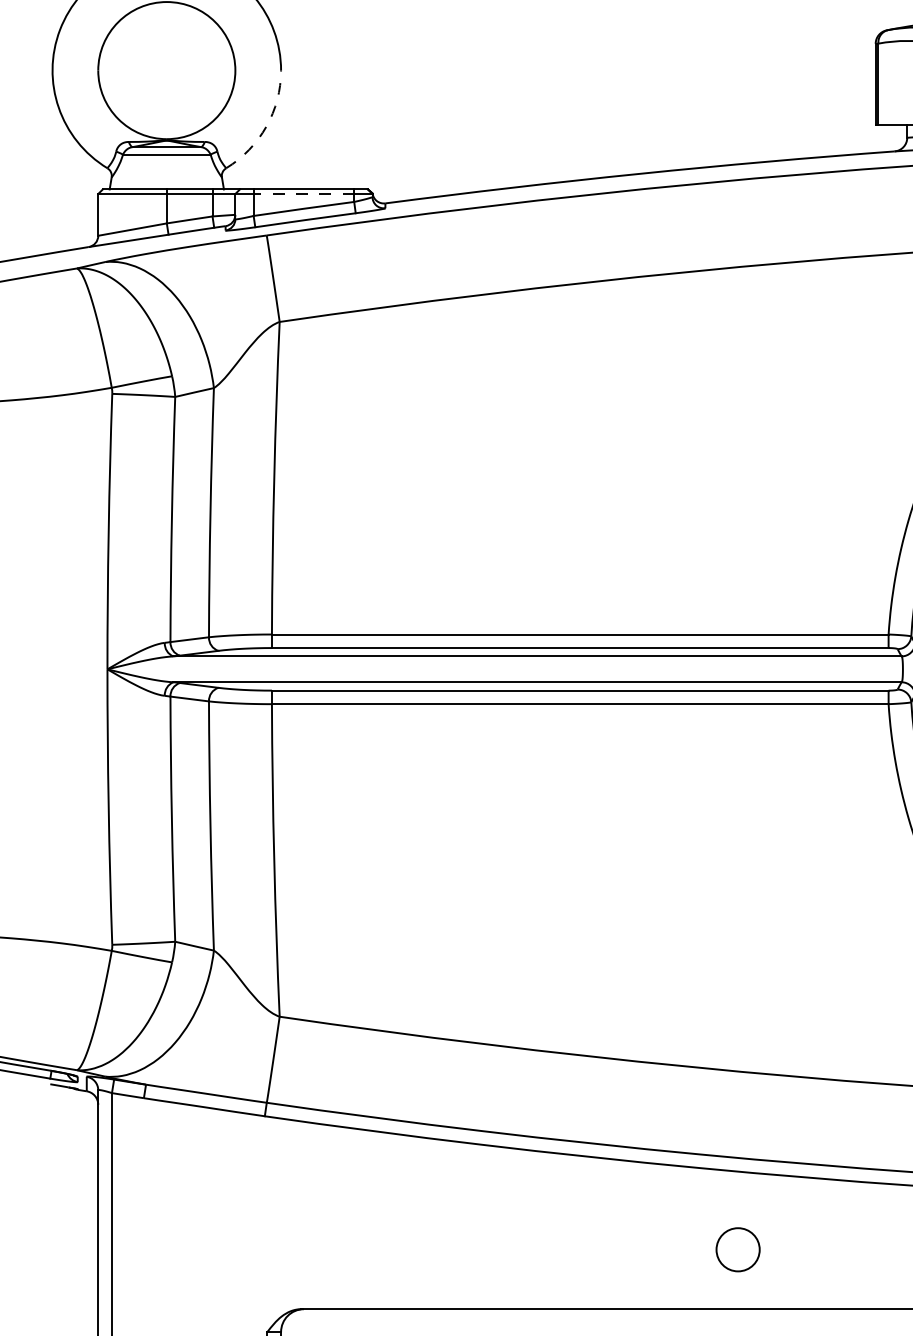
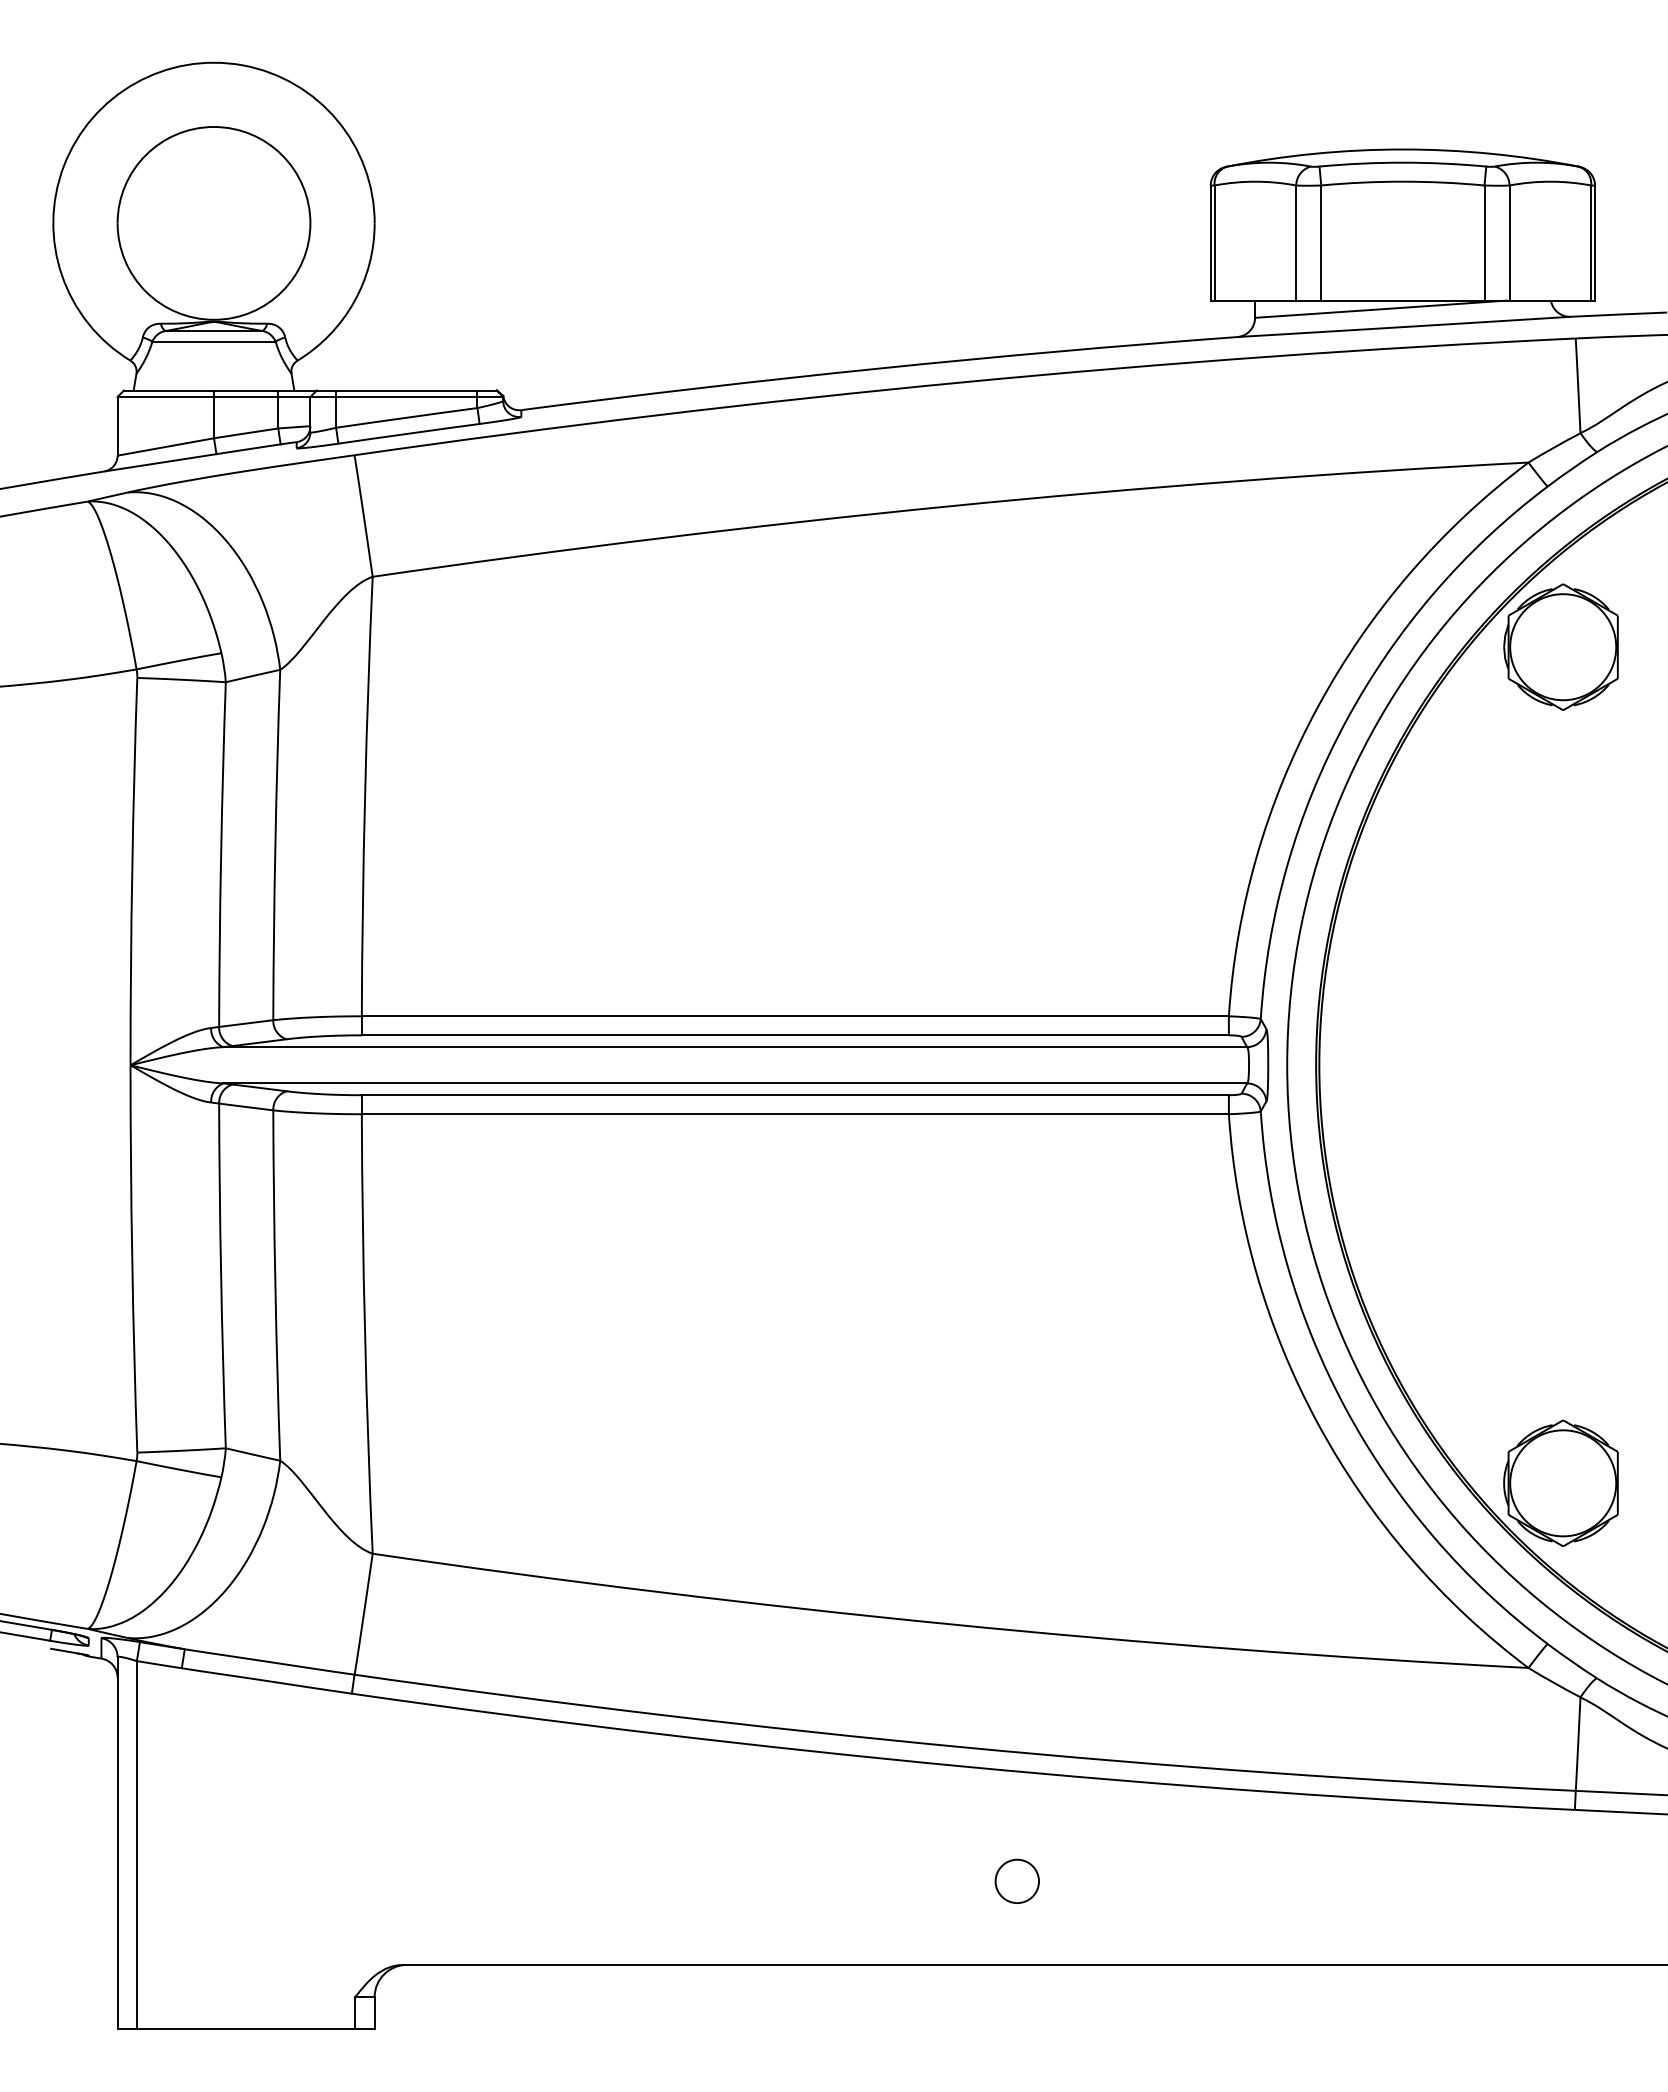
arc: (266, 126) -> (354, 302), dashed -> solid
line: (303, 193) -> (406, 396), dashed -> solid
circle: (738, 1249) -> (1017, 1881), size x0.71

